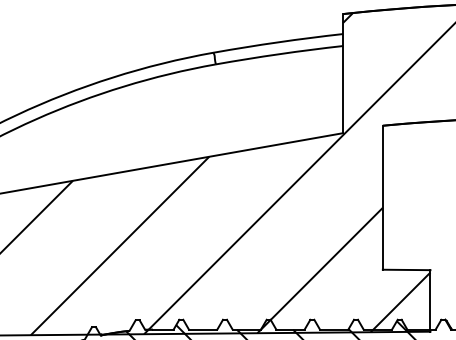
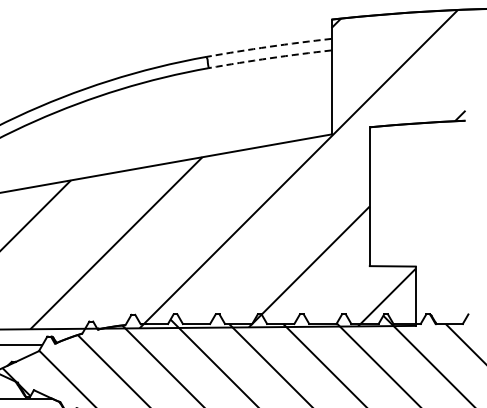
arc: (278, 41) -> (269, 46), solid -> dashed
arc: (279, 54) -> (270, 58), solid -> dashed

